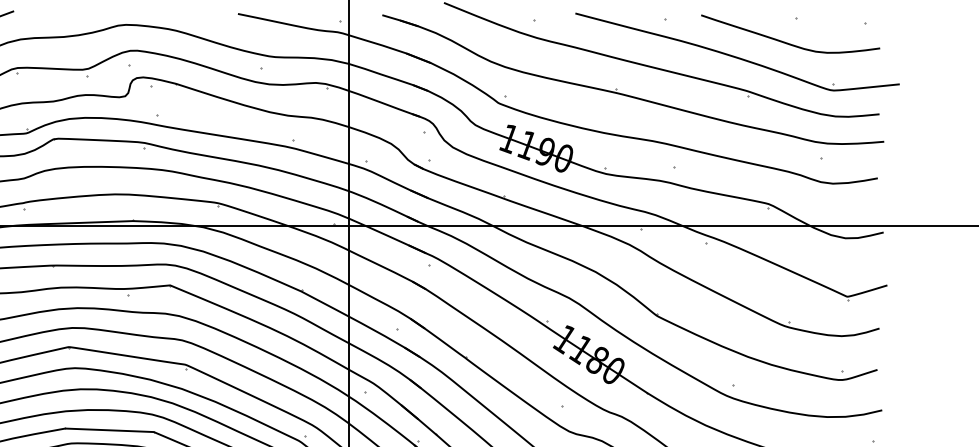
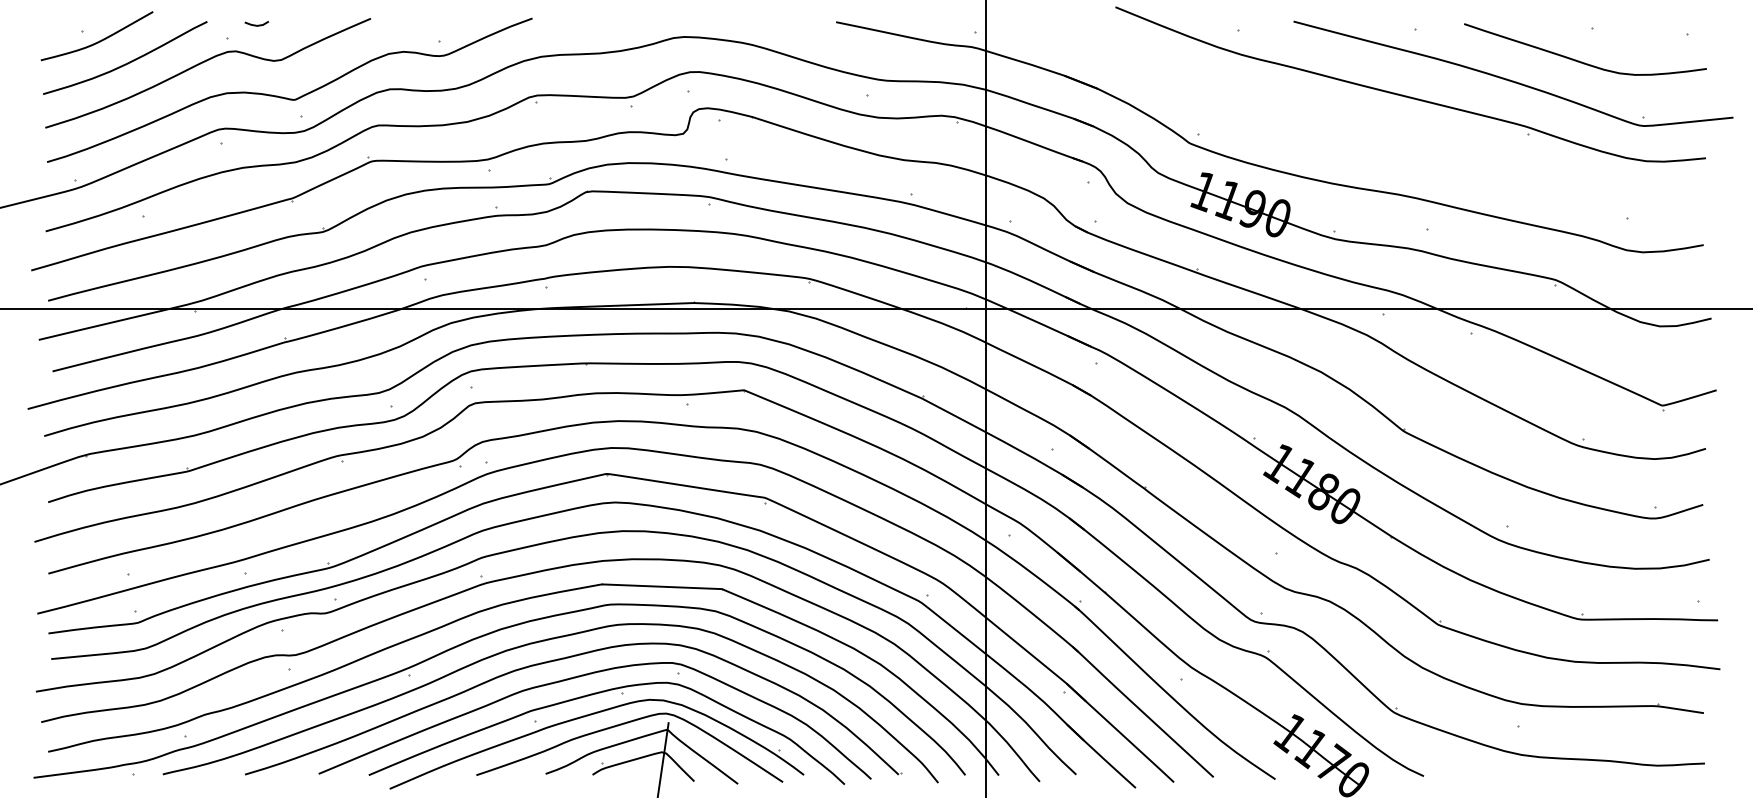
part: (629, 95) -> (1366, 132), removed

